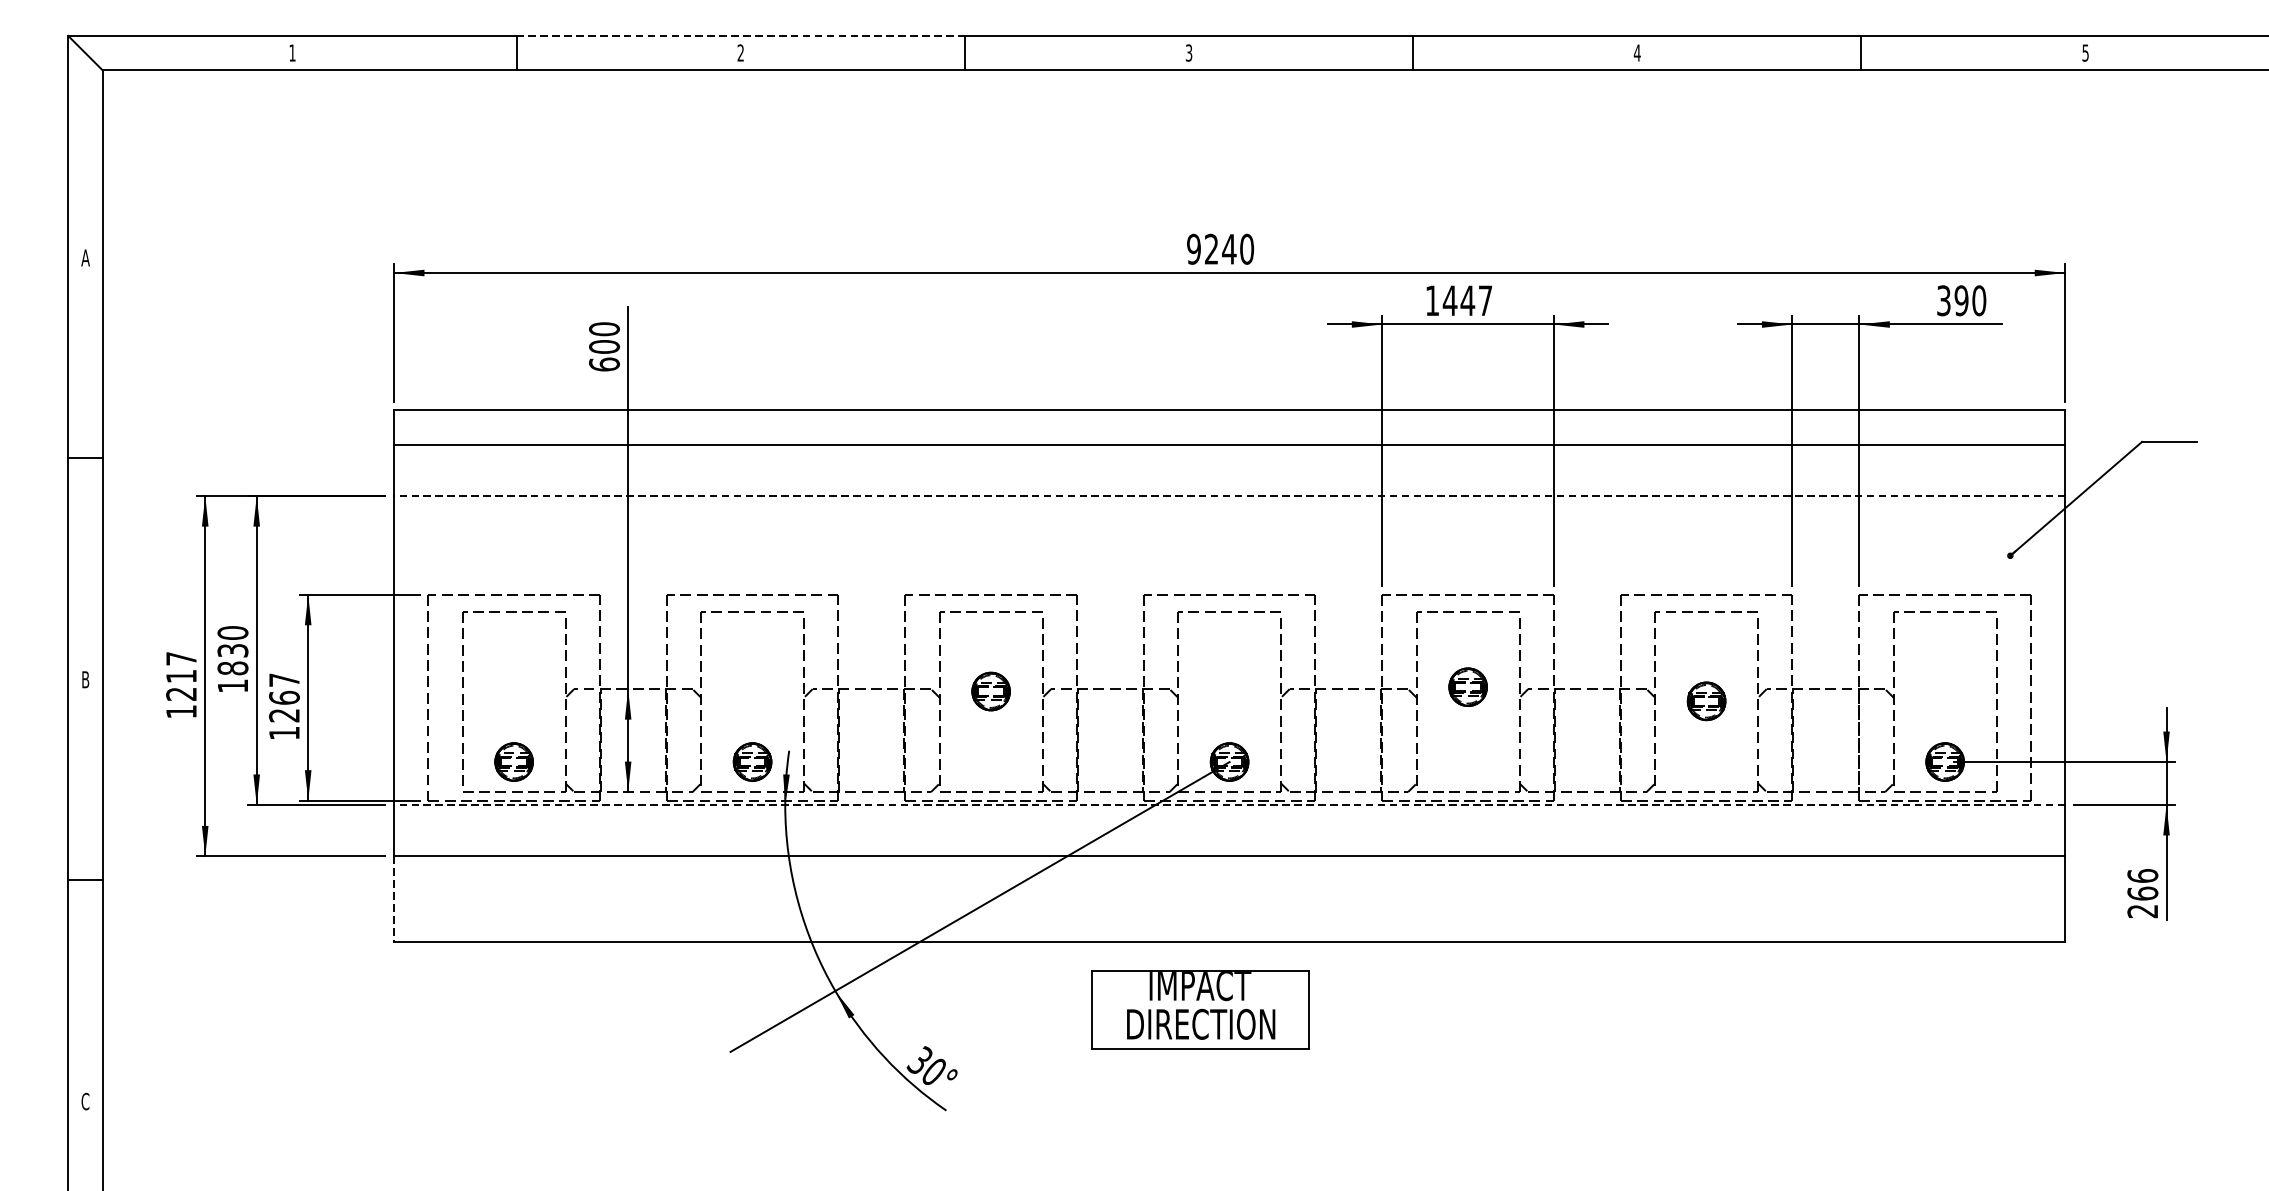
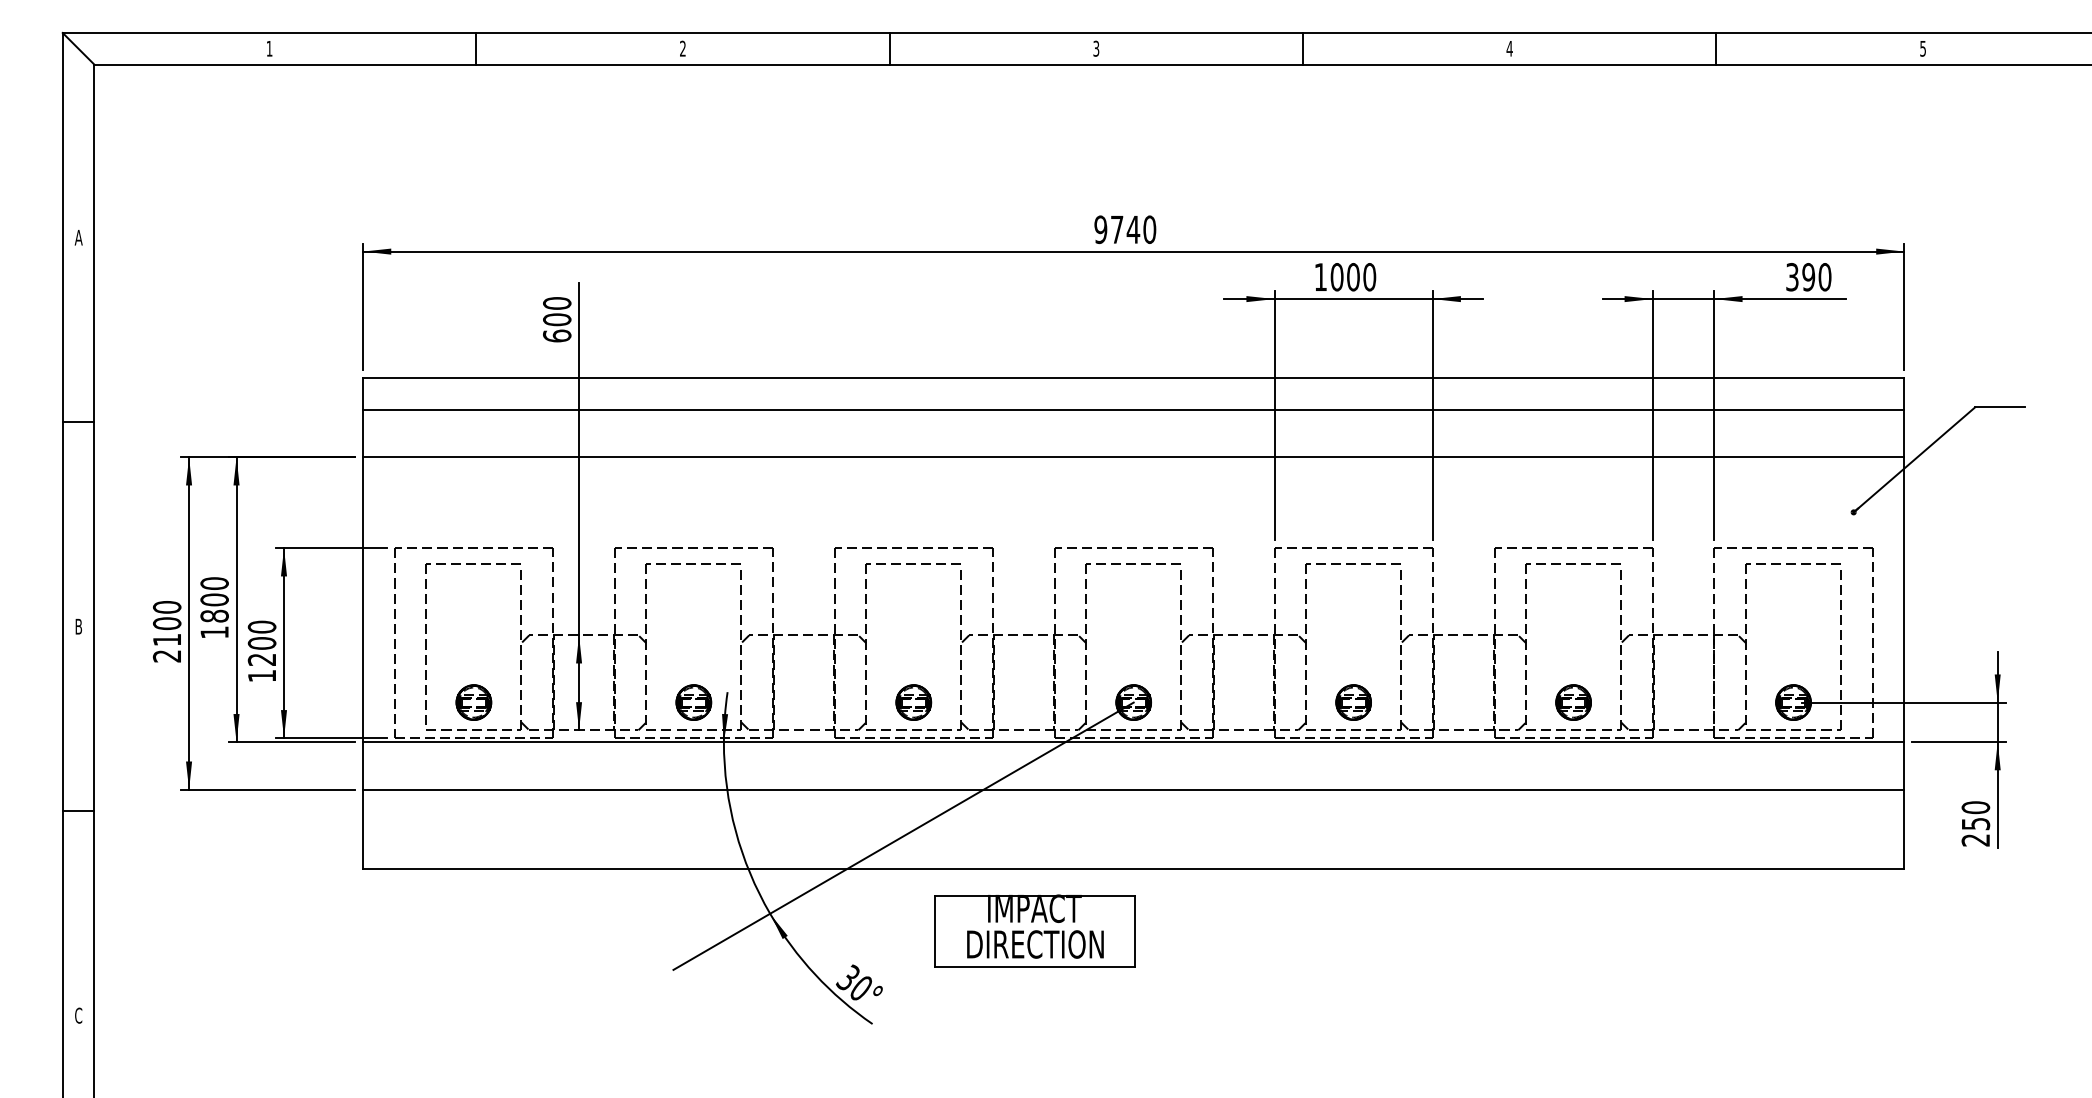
line: (740, 36) -> (682, 33), dashed -> solid
text: (1212, 249) -> (1117, 229), 9240 -> 9740
text: (1467, 301) -> (1353, 277), 1447 -> 1000
line: (1229, 496) -> (1133, 457), dashed -> solid
text: (232, 650) -> (214, 599), 1830 -> 1800
text: (180, 684) -> (166, 631), 1217 -> 2100
part: (1467, 687) -> (1353, 702), moved
text: (283, 688) -> (261, 634), 1267 -> 1200
part: (990, 691) -> (913, 702), moved
part: (1706, 701) -> (1573, 702), moved
line: (1229, 805) -> (1133, 742), dashed -> solid
text: (2142, 884) -> (1975, 815), 266 -> 250
line: (394, 899) -> (363, 829), dashed -> solid
part: (1200, 1009) -> (1034, 930), moved

